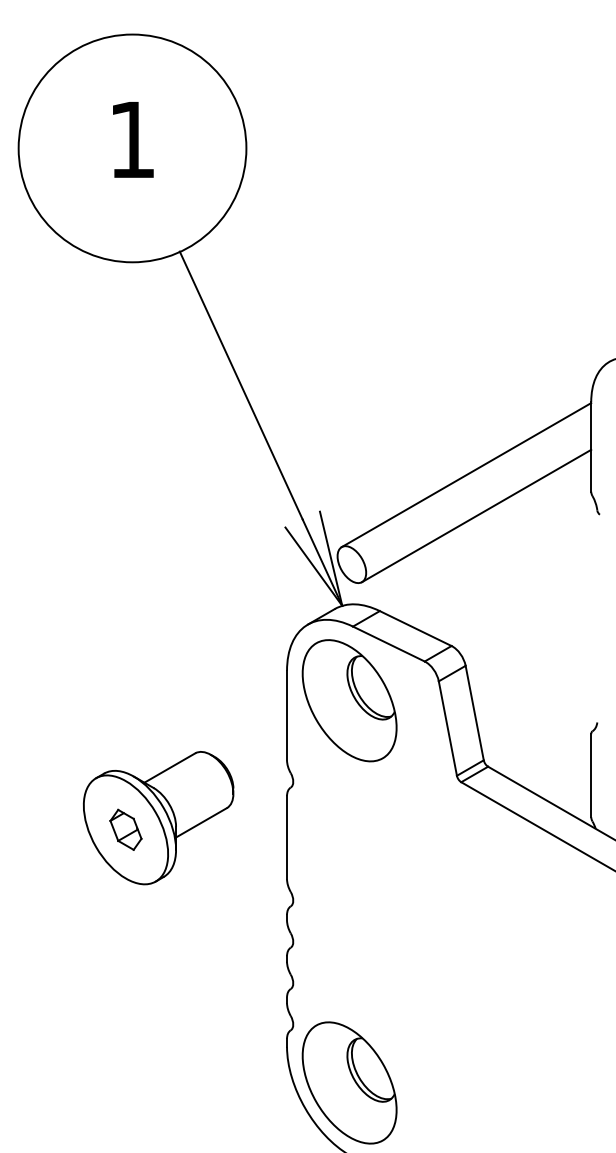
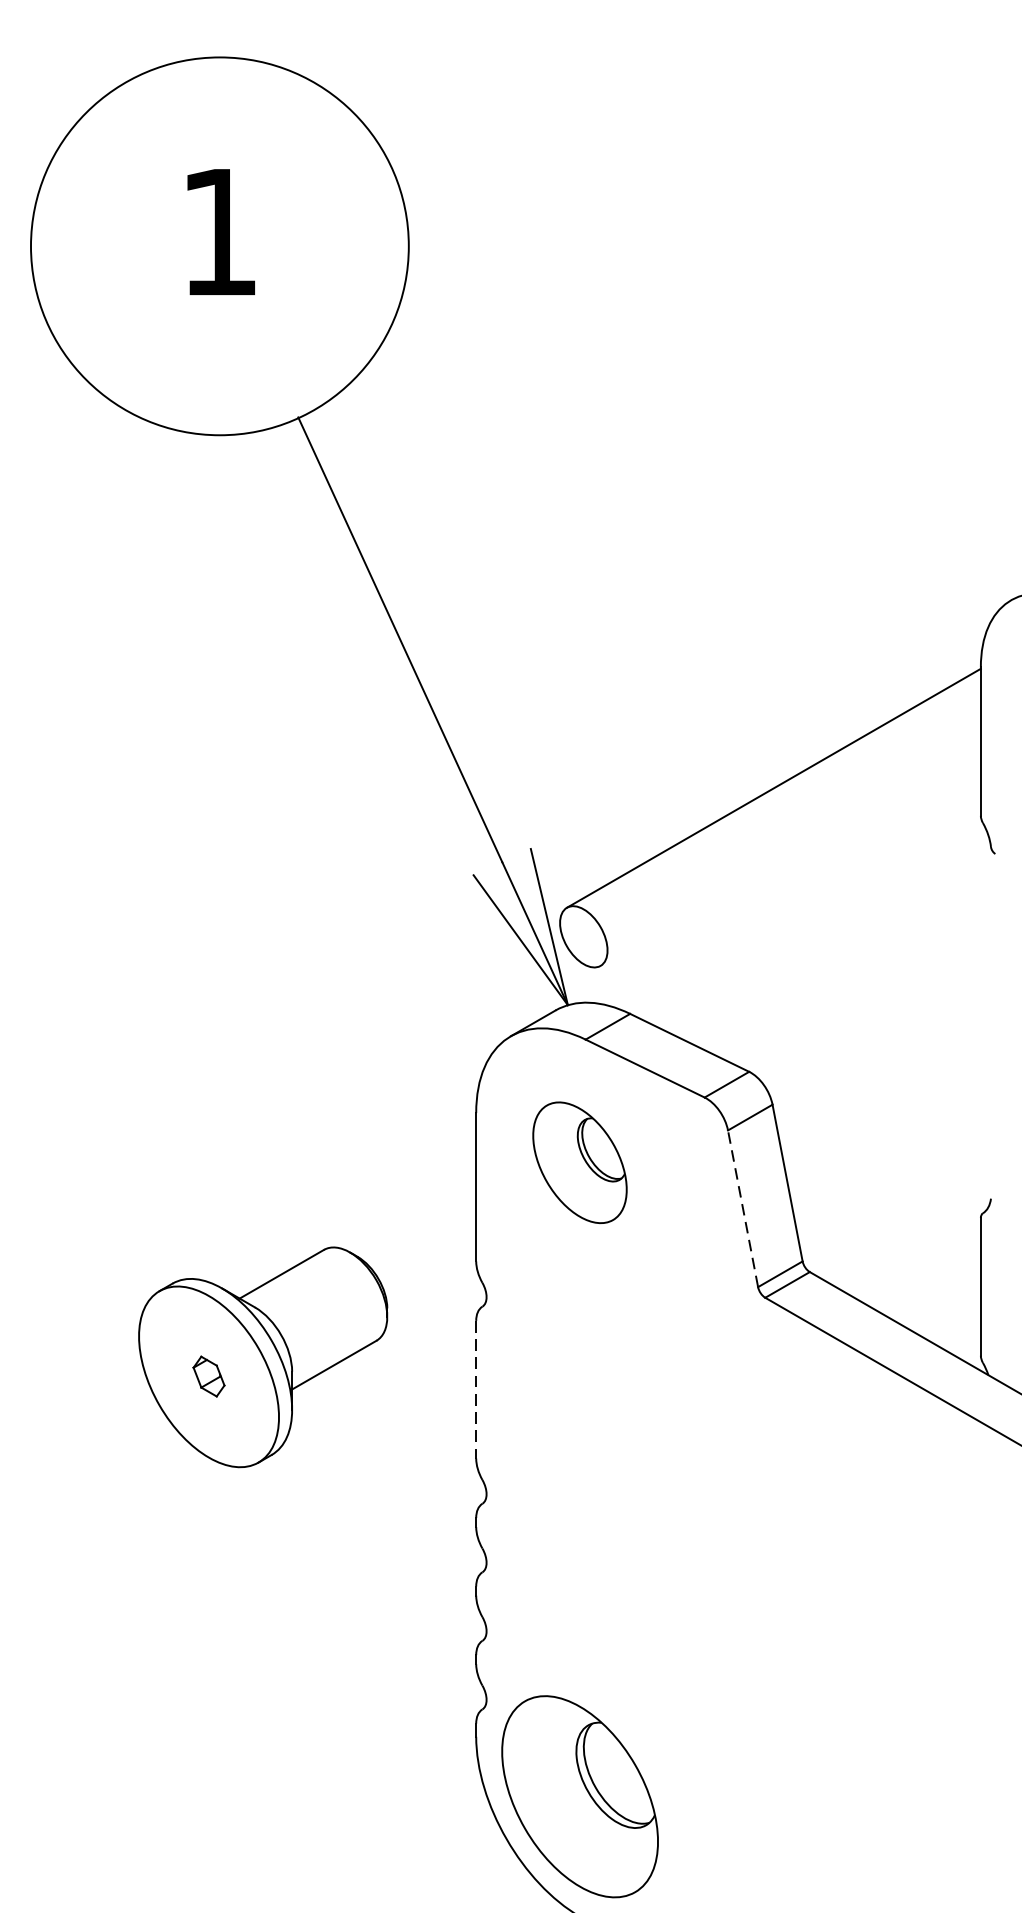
line: (476, 515) -> (790, 855), removed
part: (349, 700) -> (579, 1162), size x0.6
line: (447, 728) -> (742, 1208), solid -> dashed
part: (125, 829) -> (208, 1376), size x0.6
line: (287, 838) -> (476, 1391), solid -> dashed

